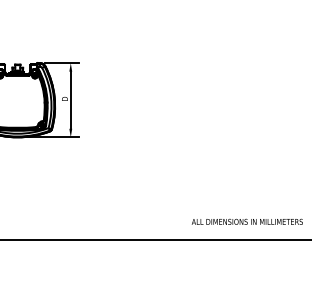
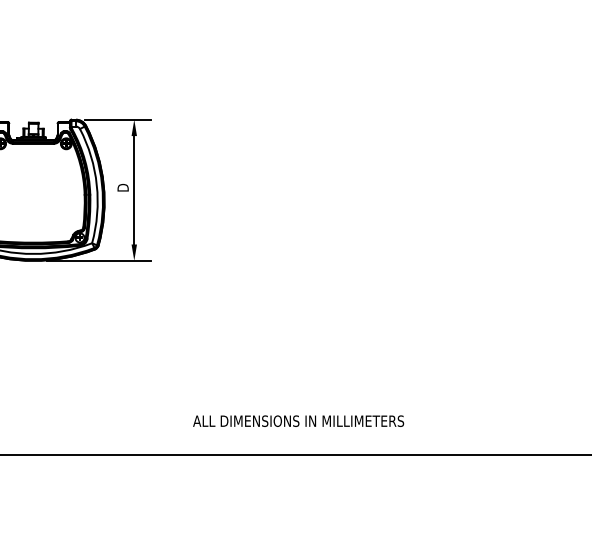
text: (246, 221) -> (296, 420), moved

